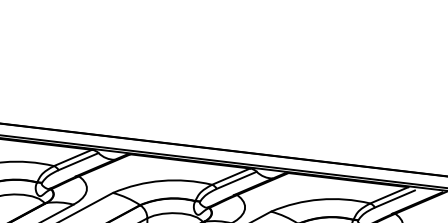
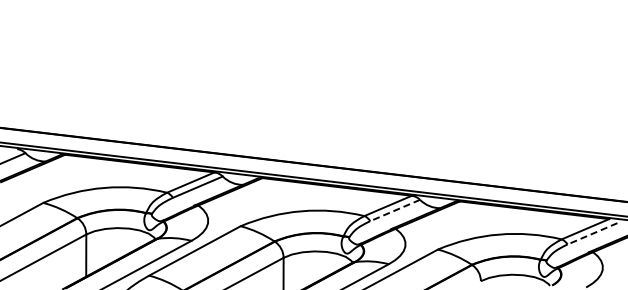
line: (236, 180) -> (394, 210), solid -> dashed
line: (394, 199) -> (592, 234), solid -> dashed

